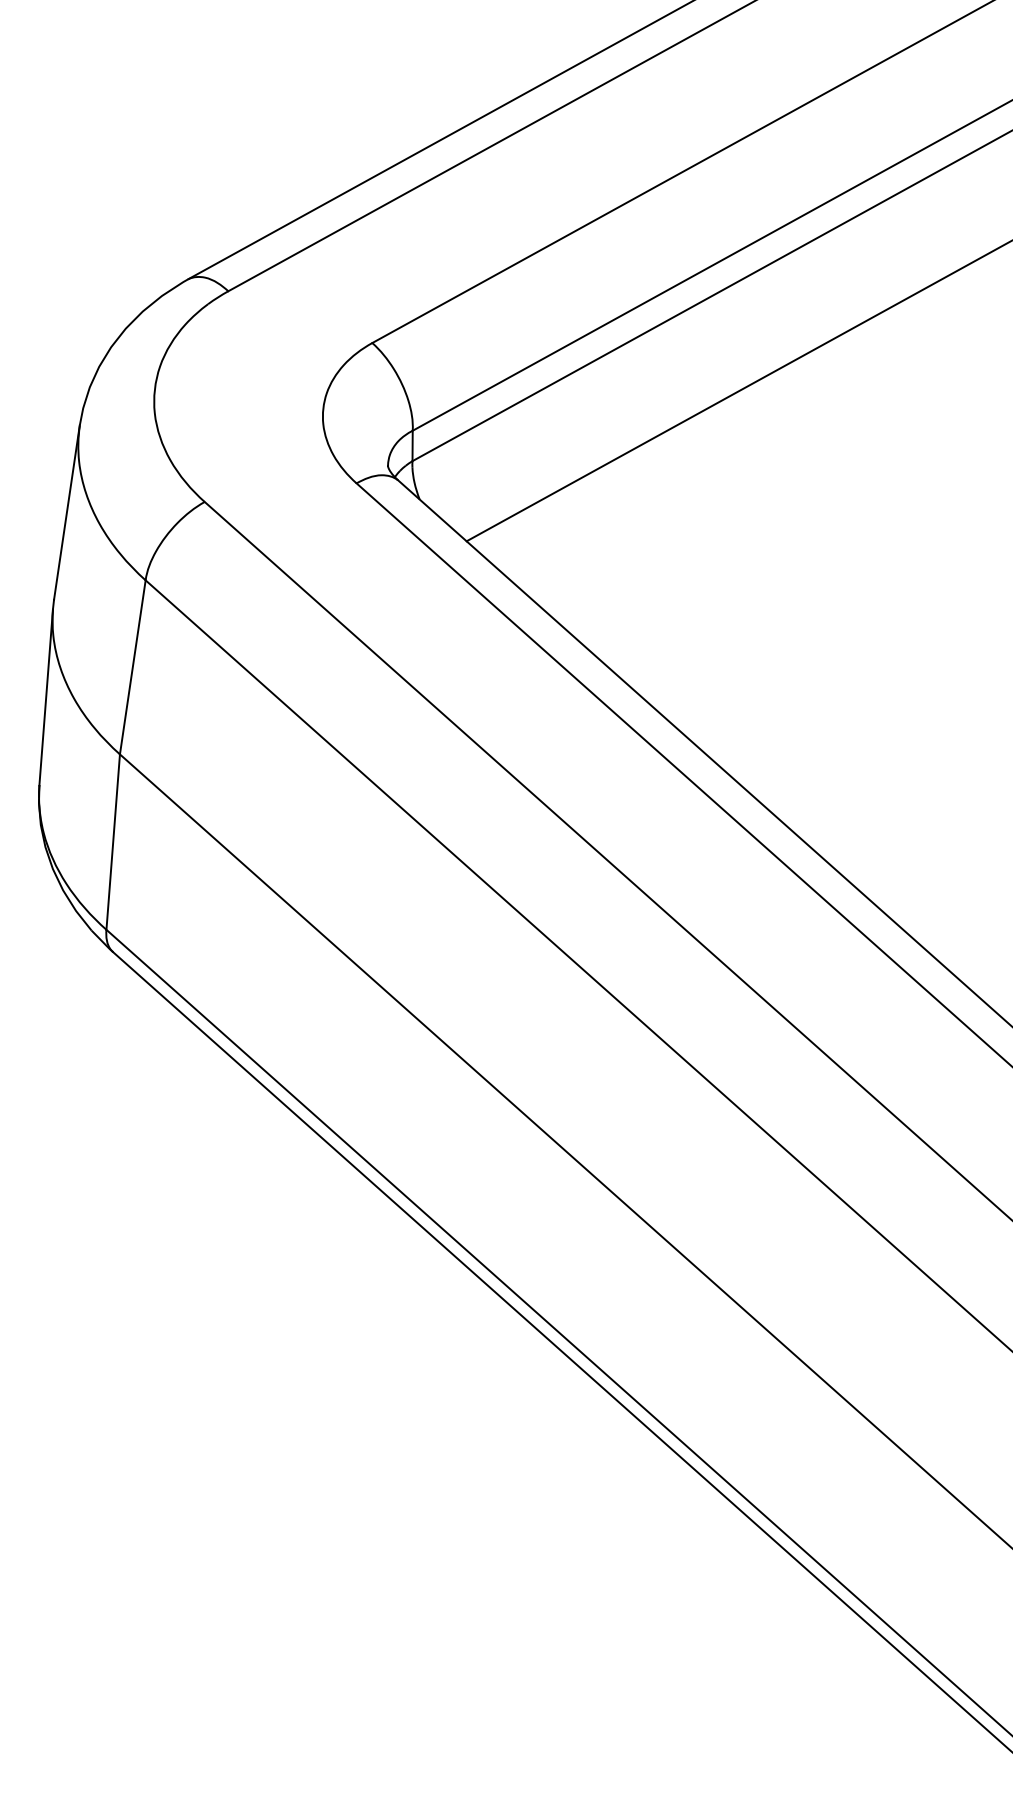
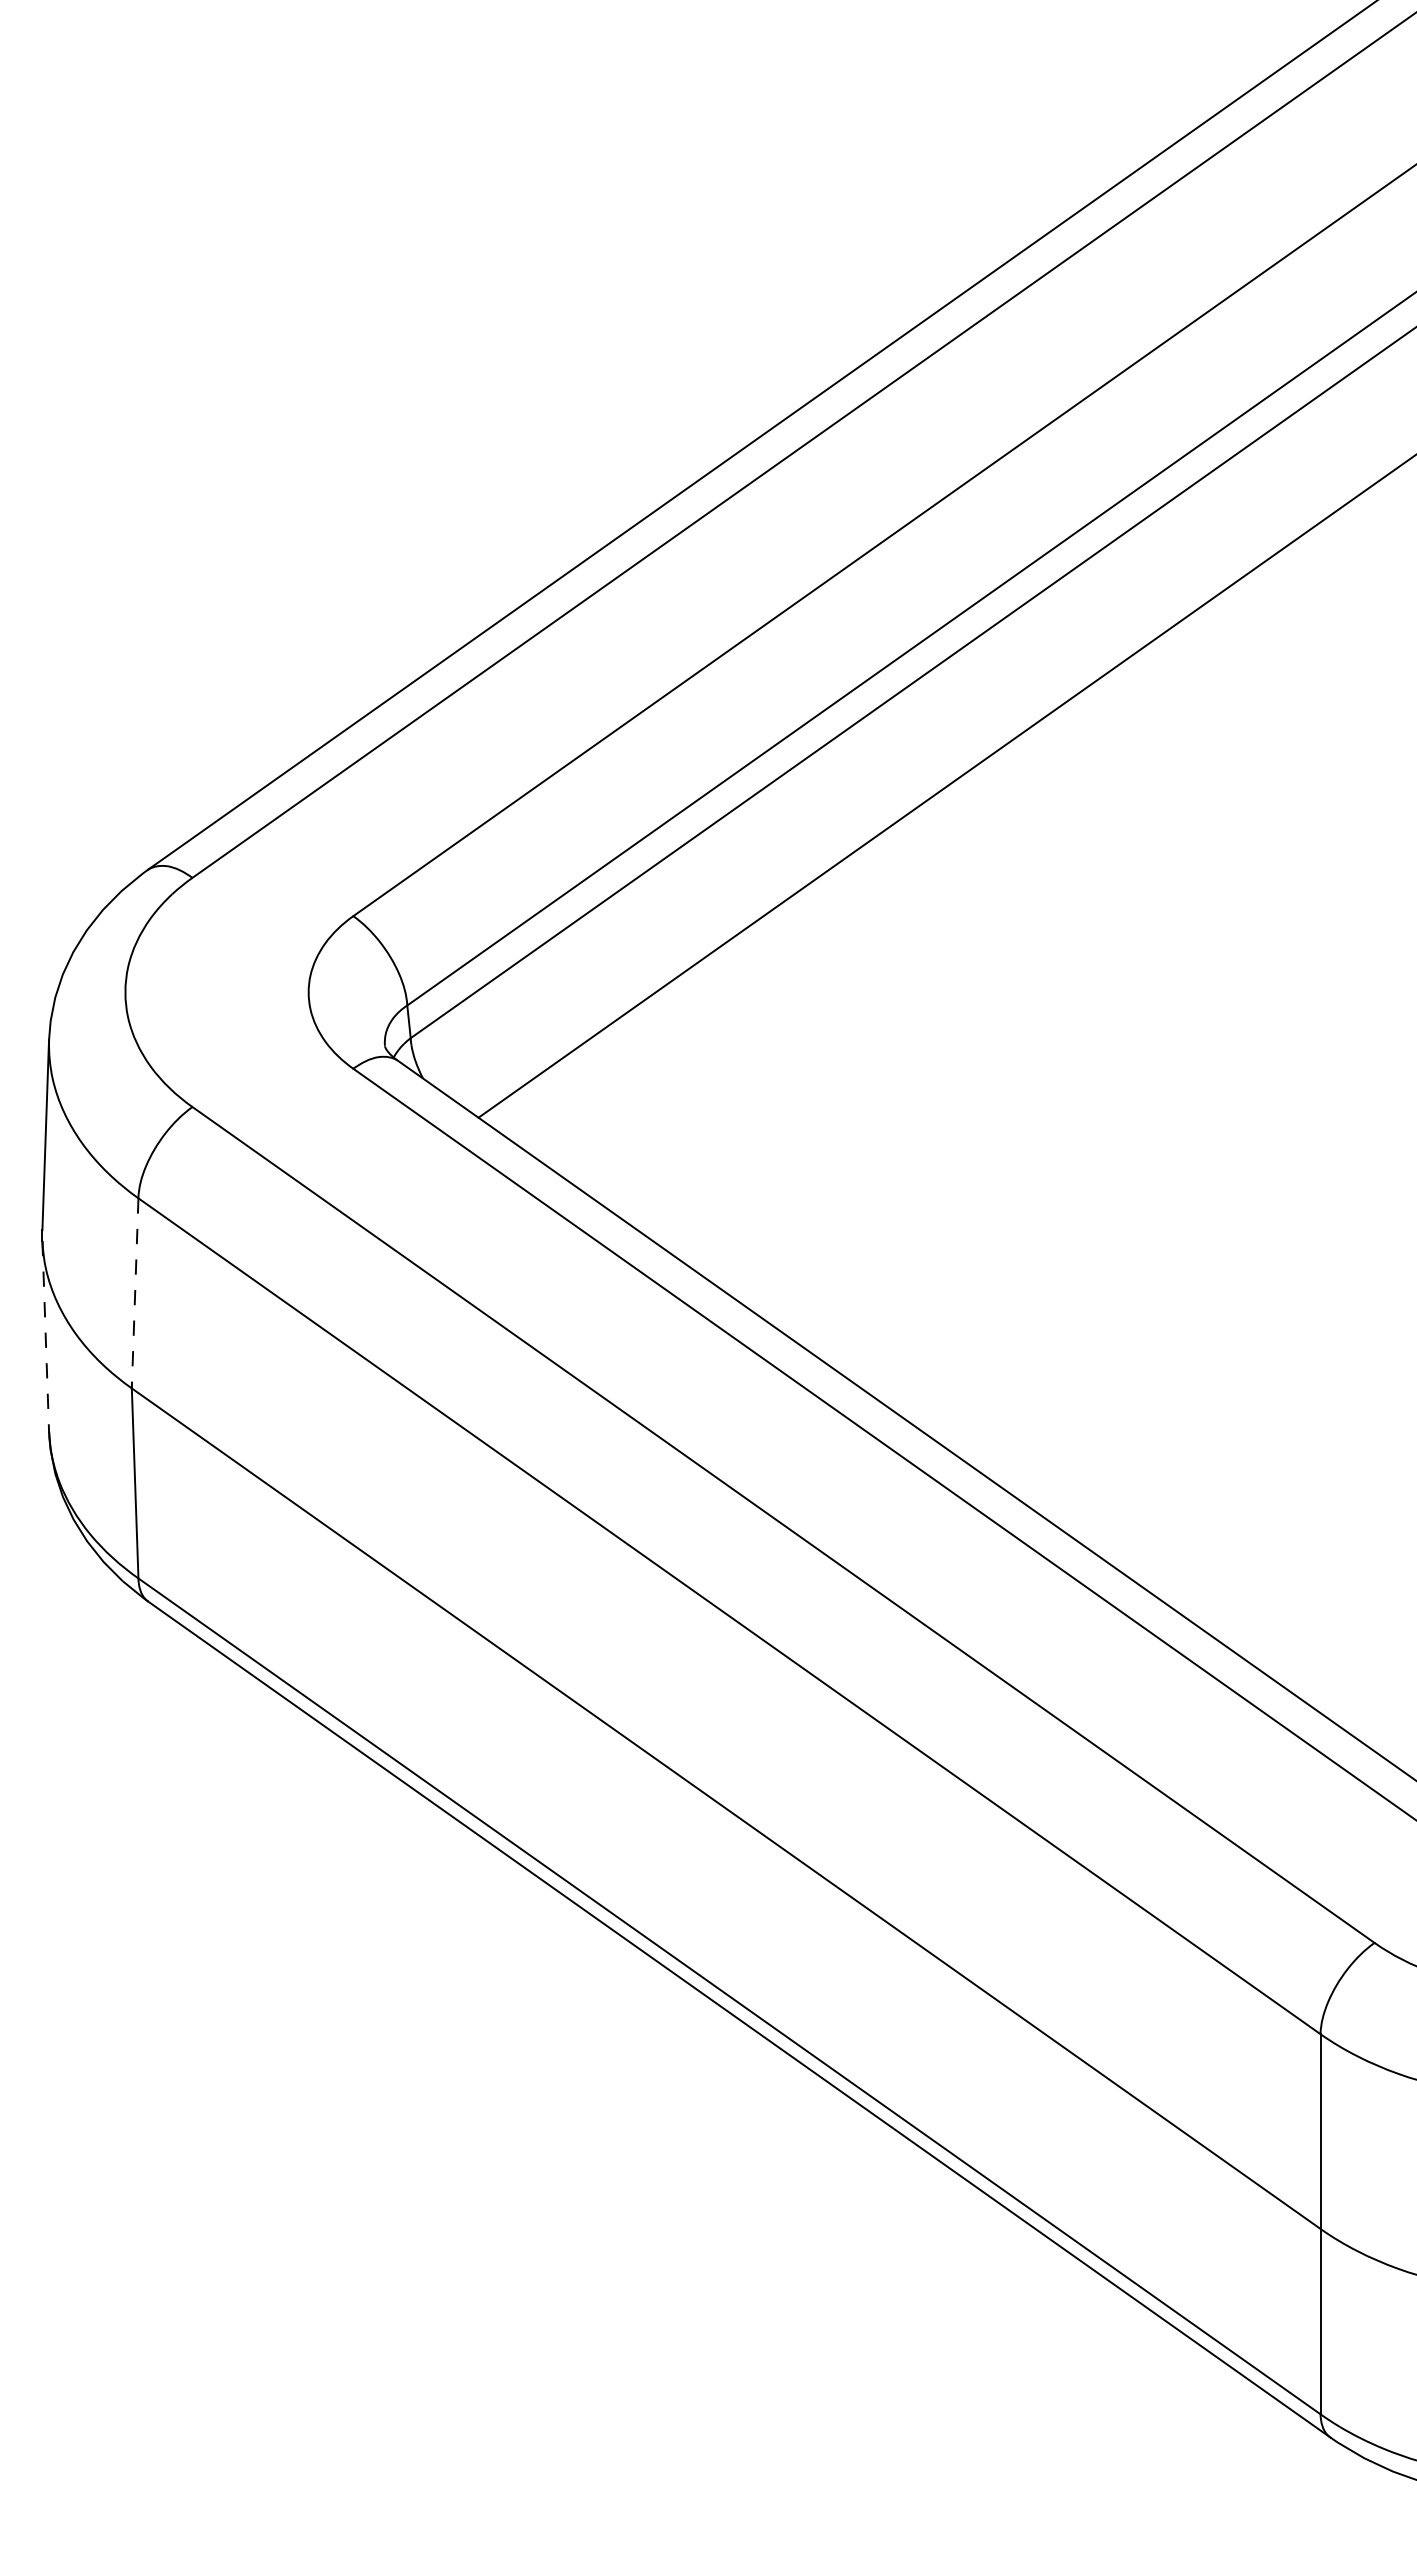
line: (133, 667) -> (135, 1293), solid -> dashed
line: (45, 697) -> (45, 1336), solid -> dashed

